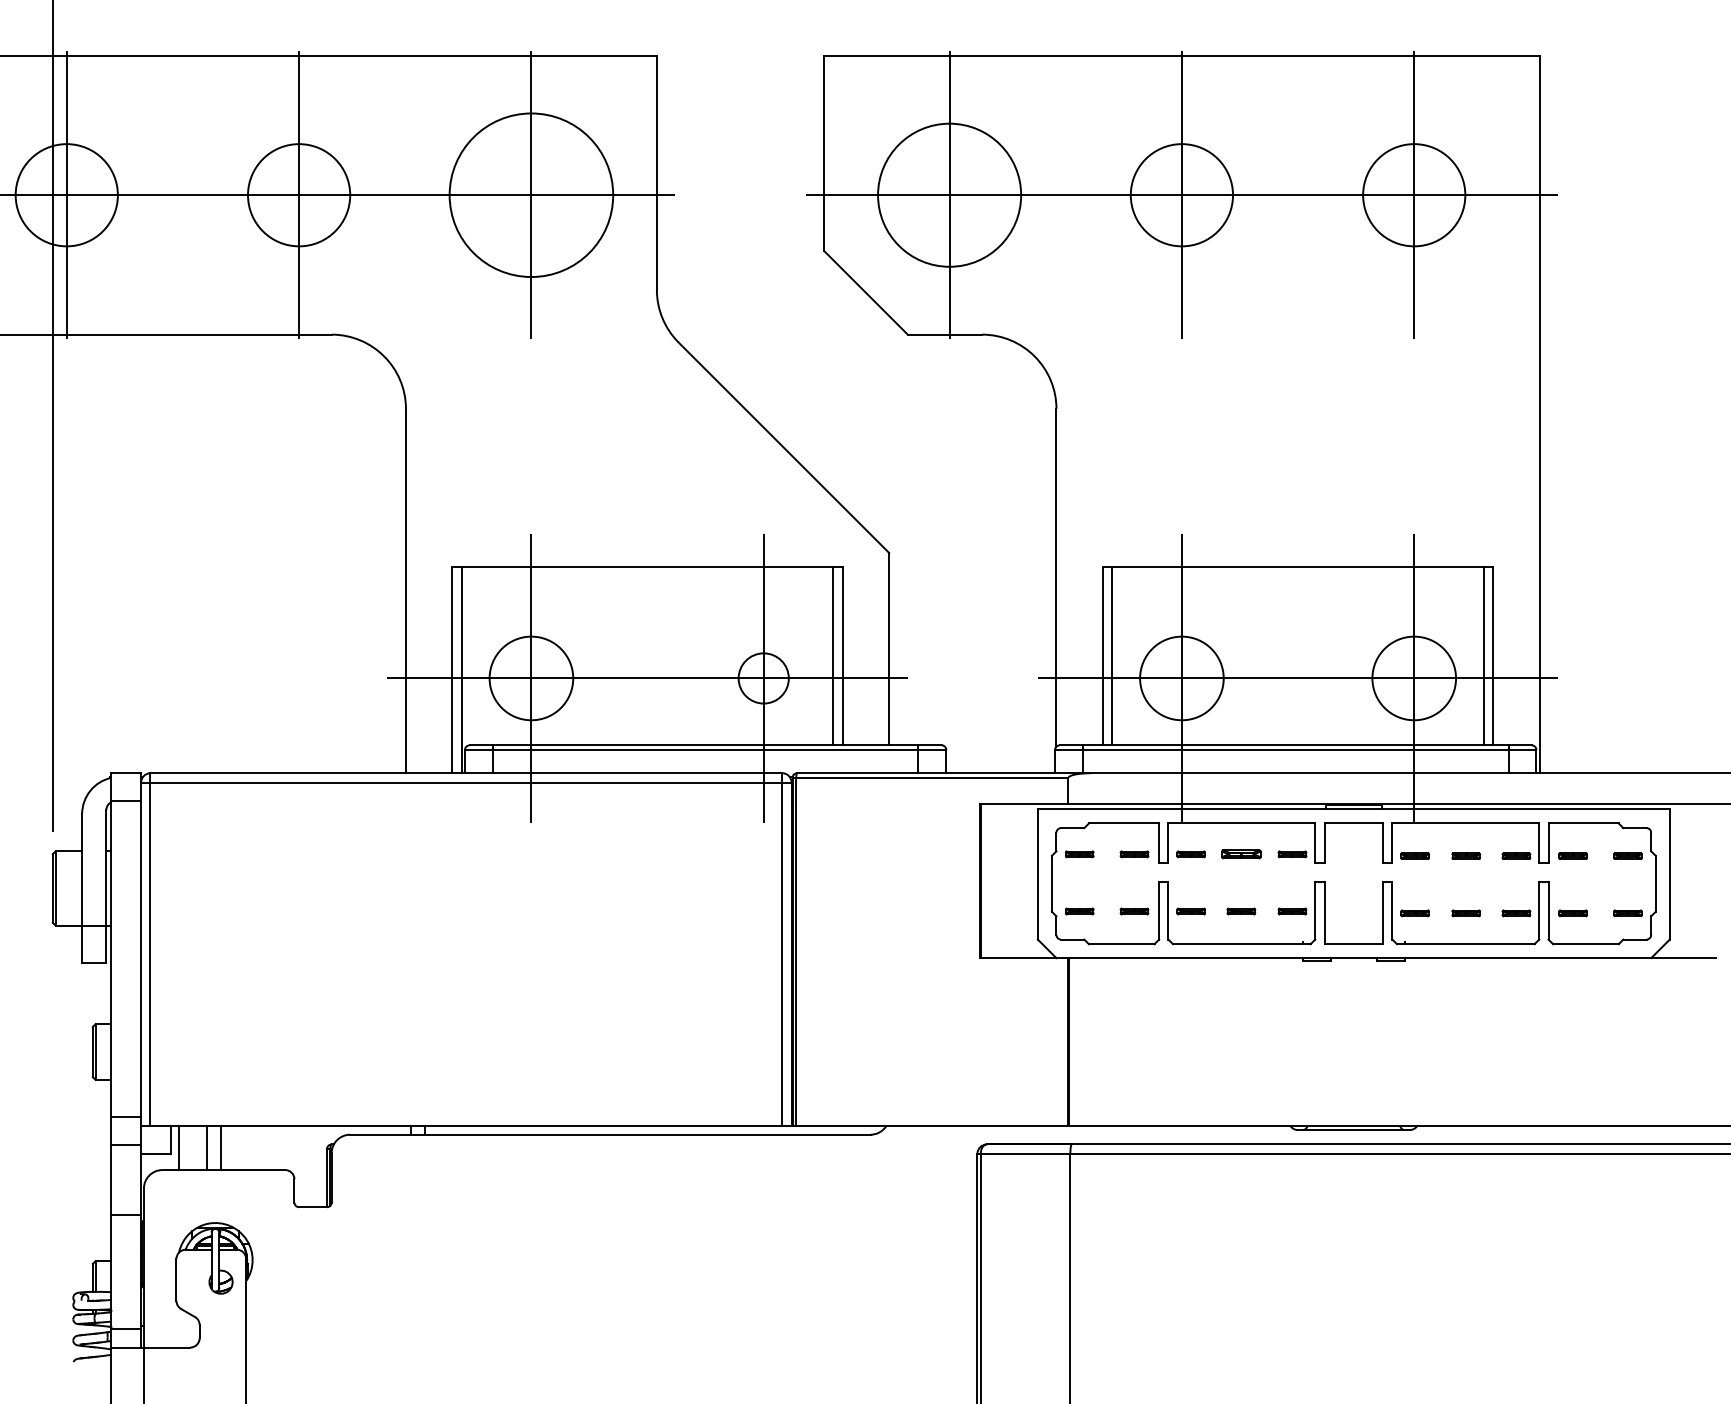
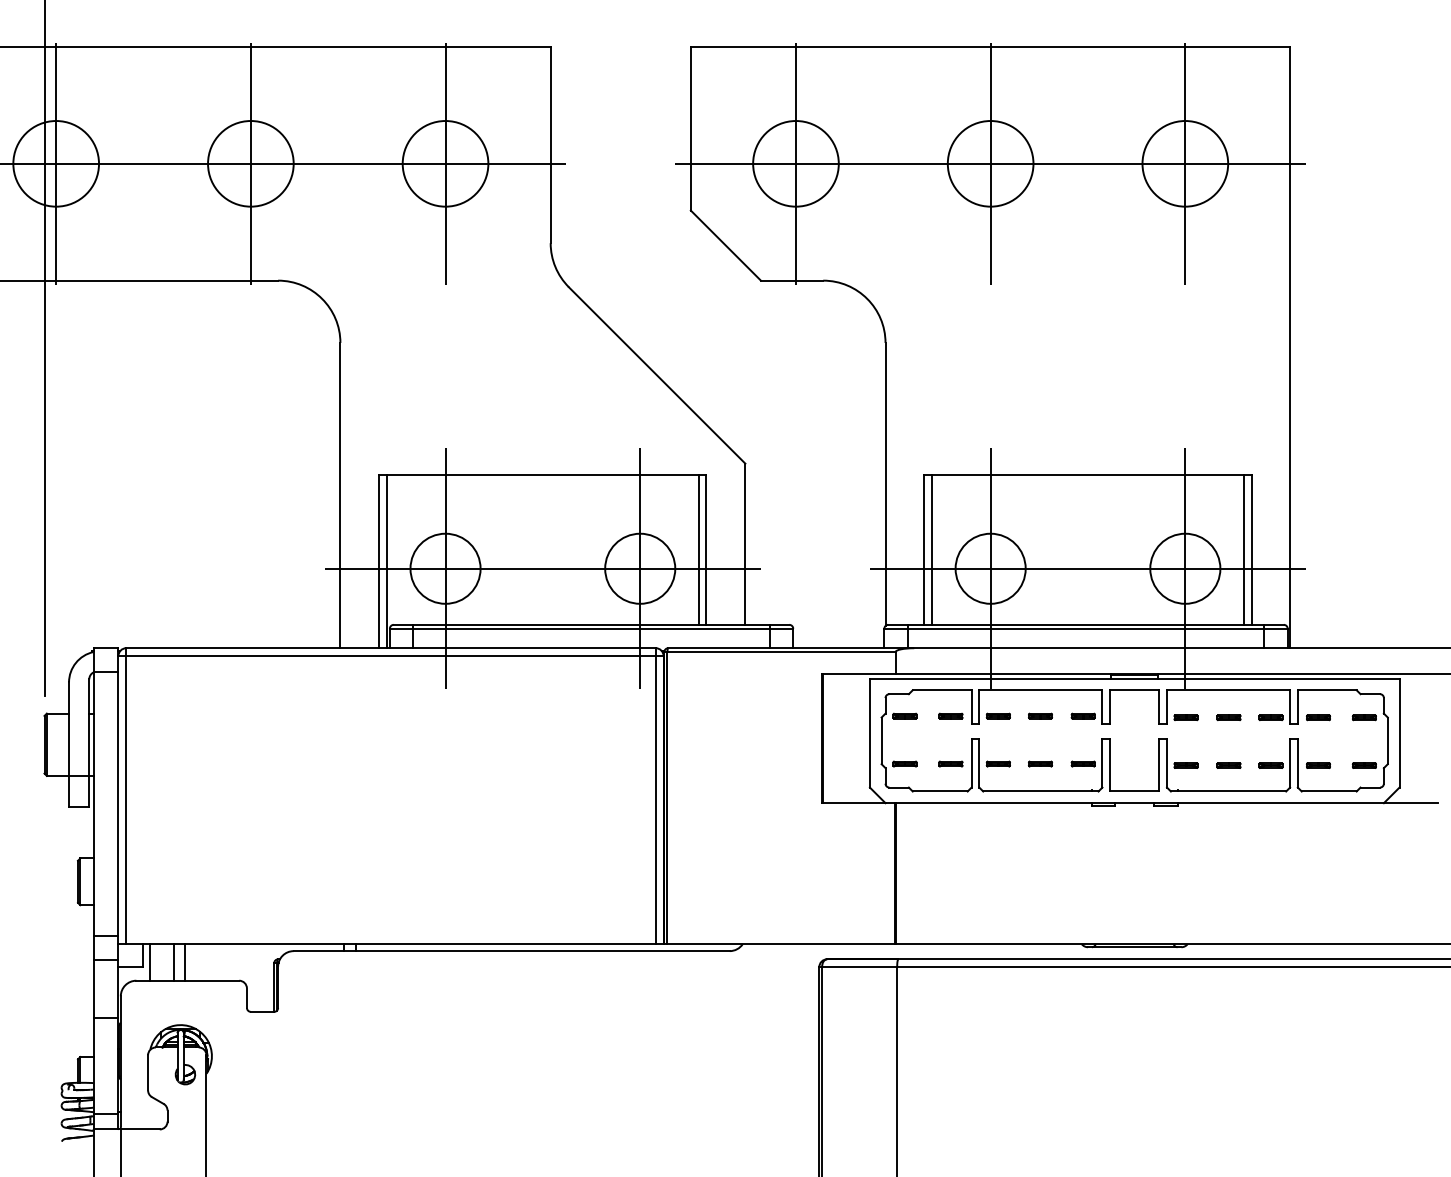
circle: (531, 195) -> (445, 164), size x0.62
circle: (949, 195) -> (795, 164), size x0.71
circle: (763, 678) -> (640, 568), size x1.67
part: (1241, 854) -> (1040, 716), size x0.71

